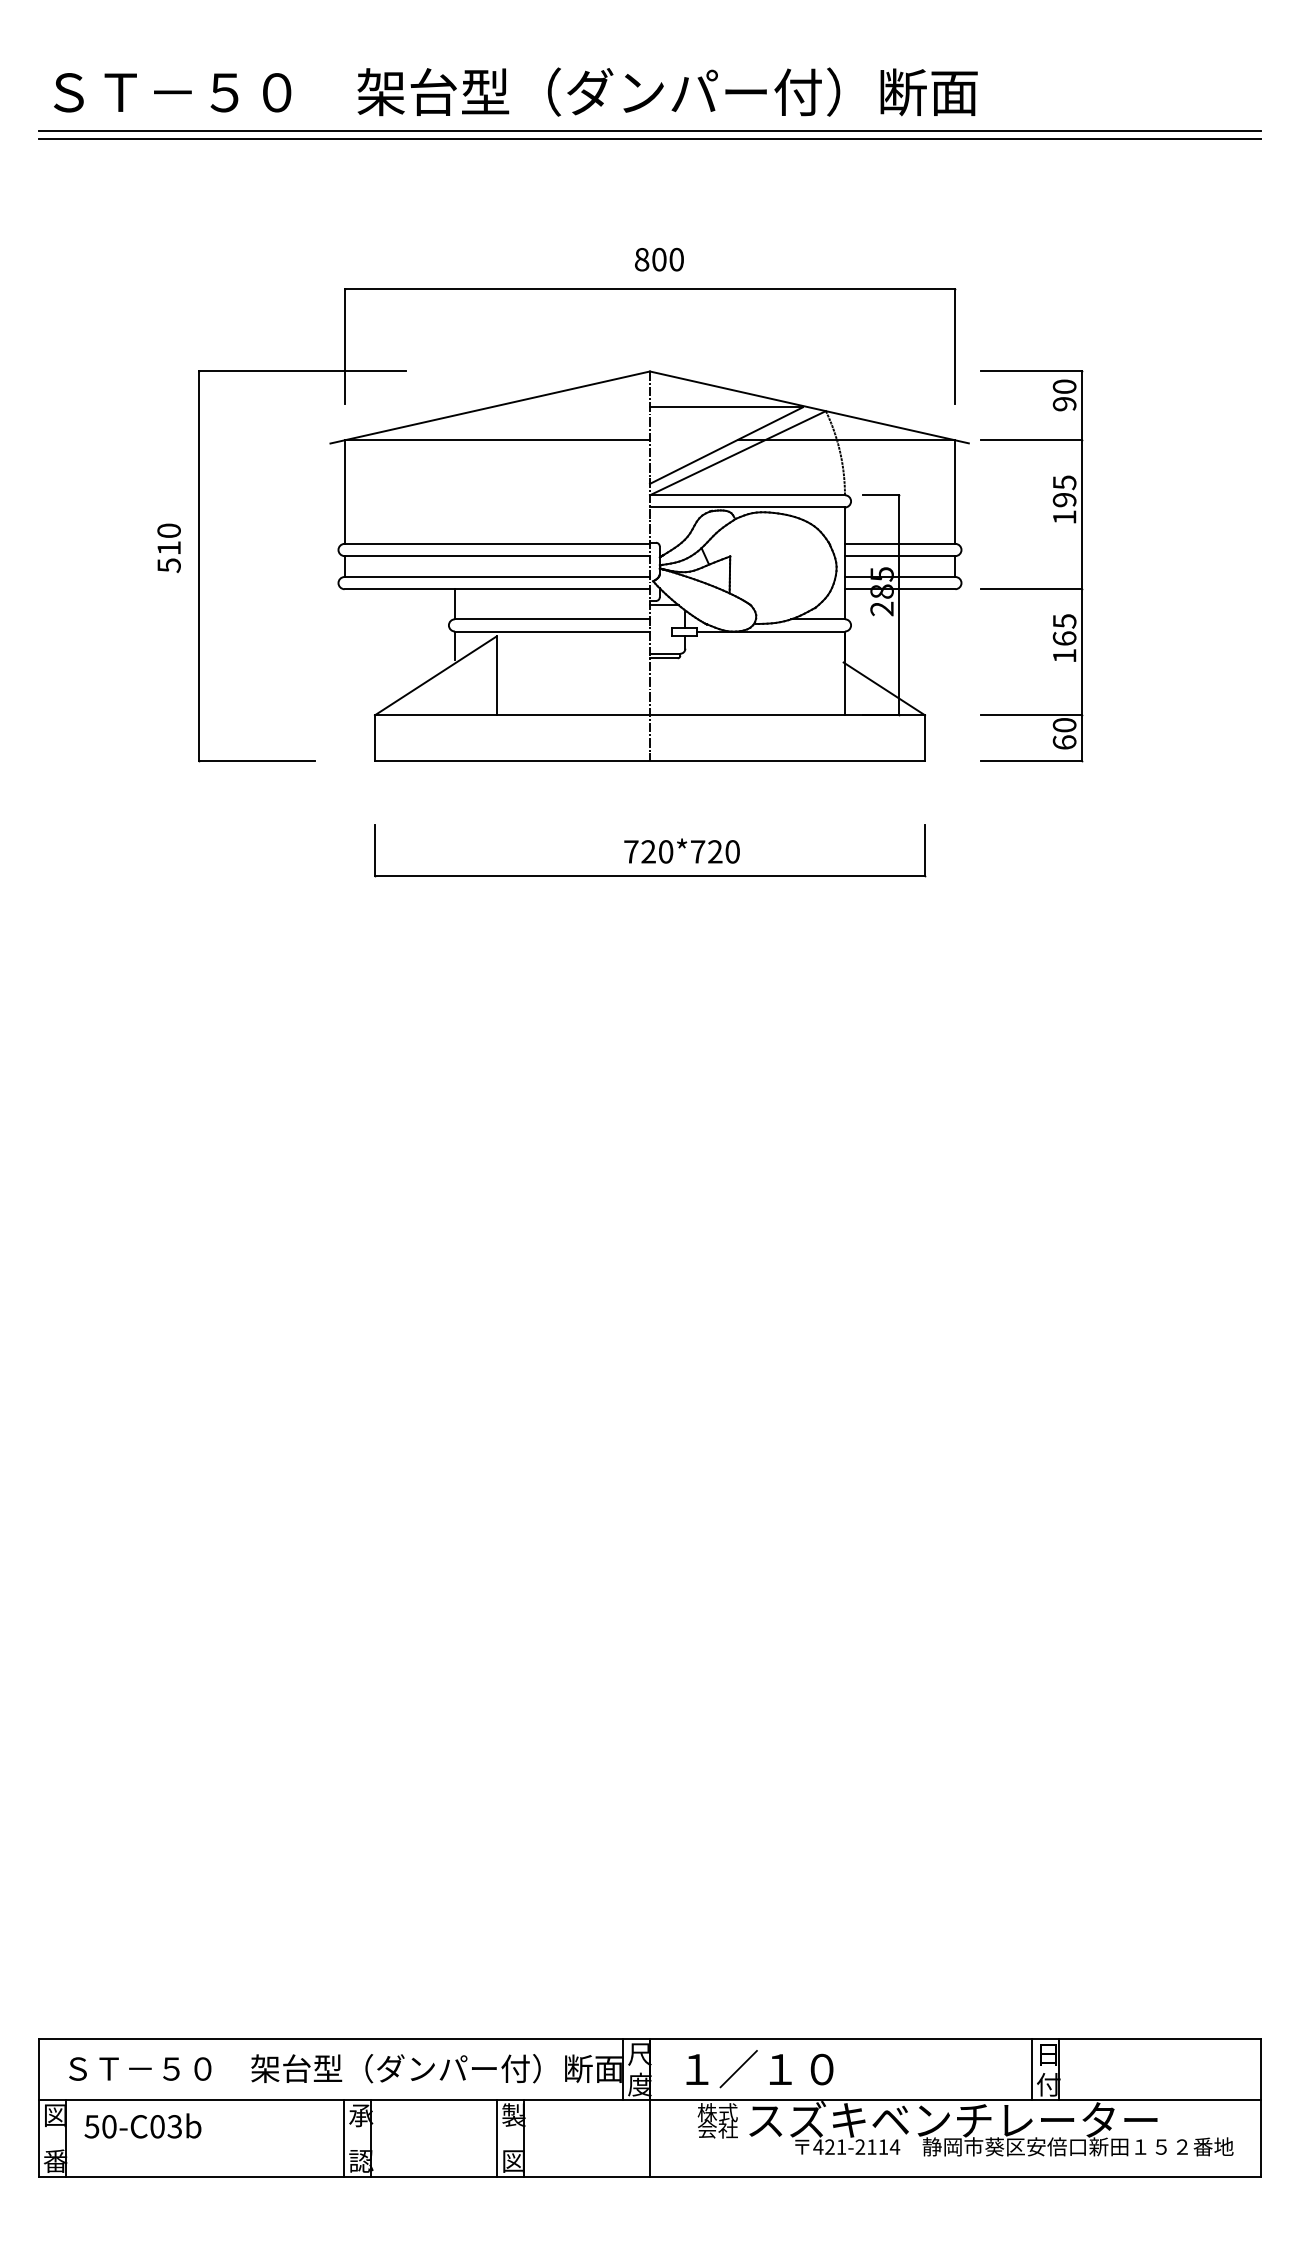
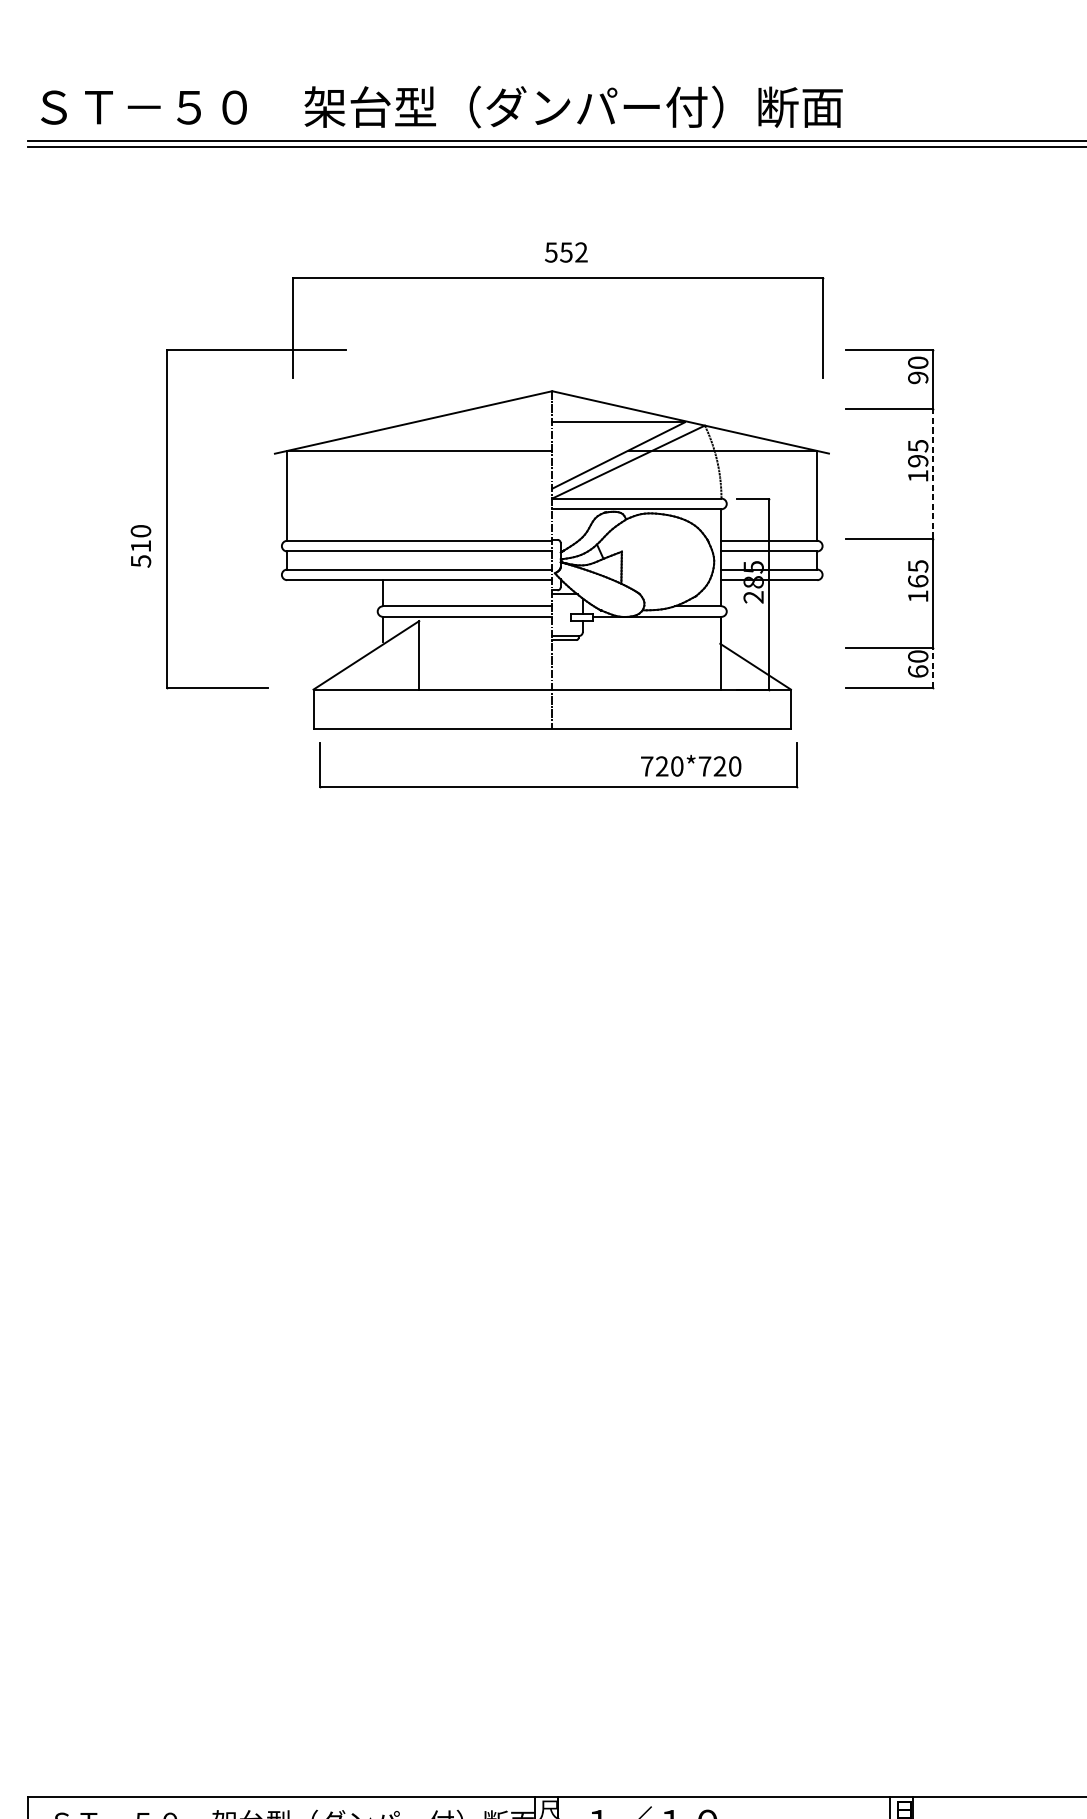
text: (658, 259) -> (565, 252), 800 -> 552
line: (1081, 514) -> (932, 473), solid -> dashed
text: (168, 547) -> (140, 545), moved
part: (649, 565) -> (551, 559), moved
line: (1081, 738) -> (932, 668), solid -> dashed
text: (681, 850) -> (690, 765), moved

